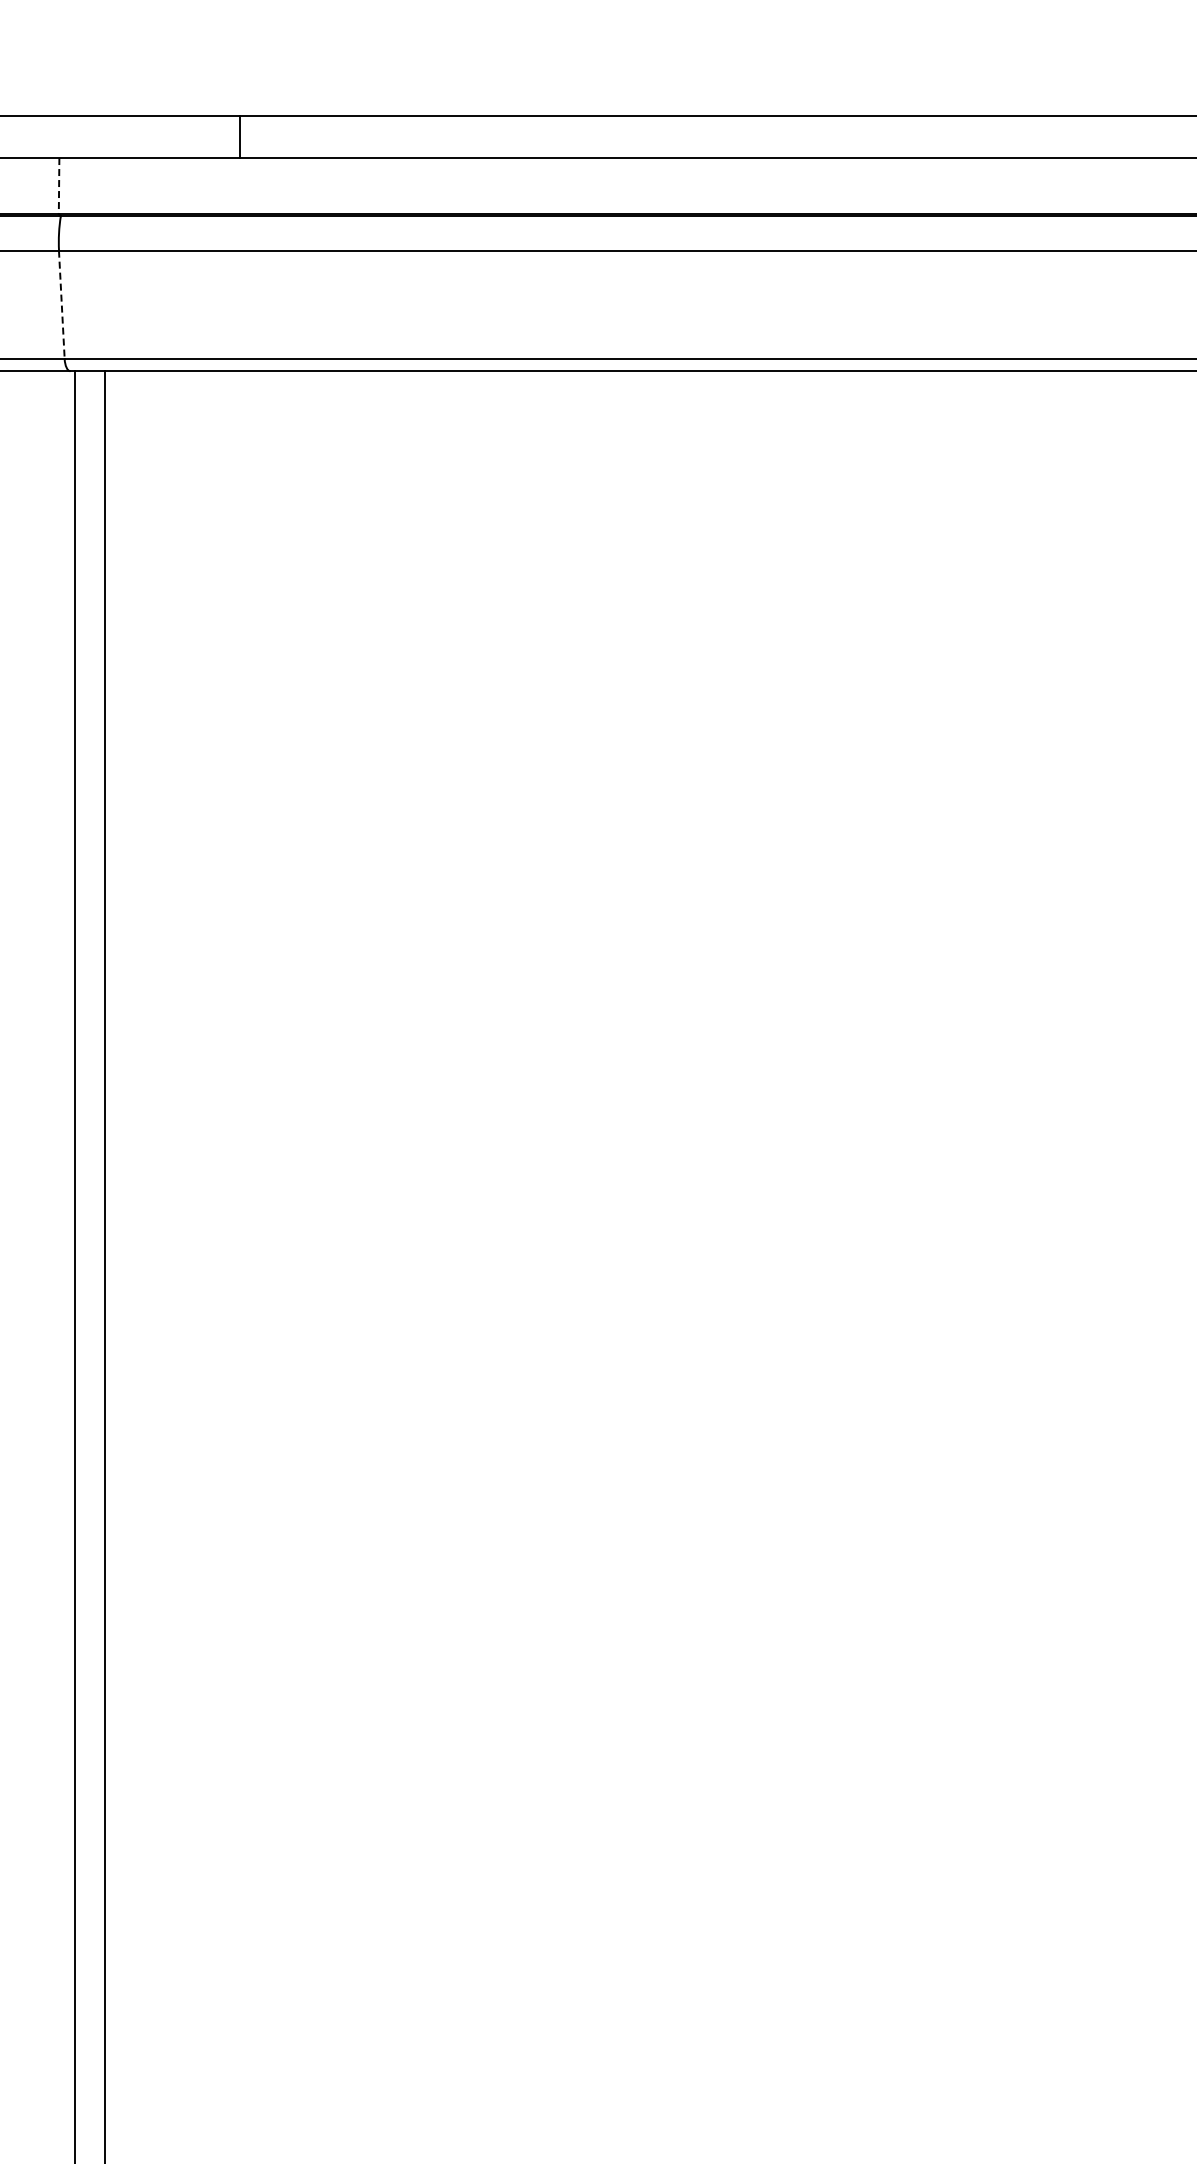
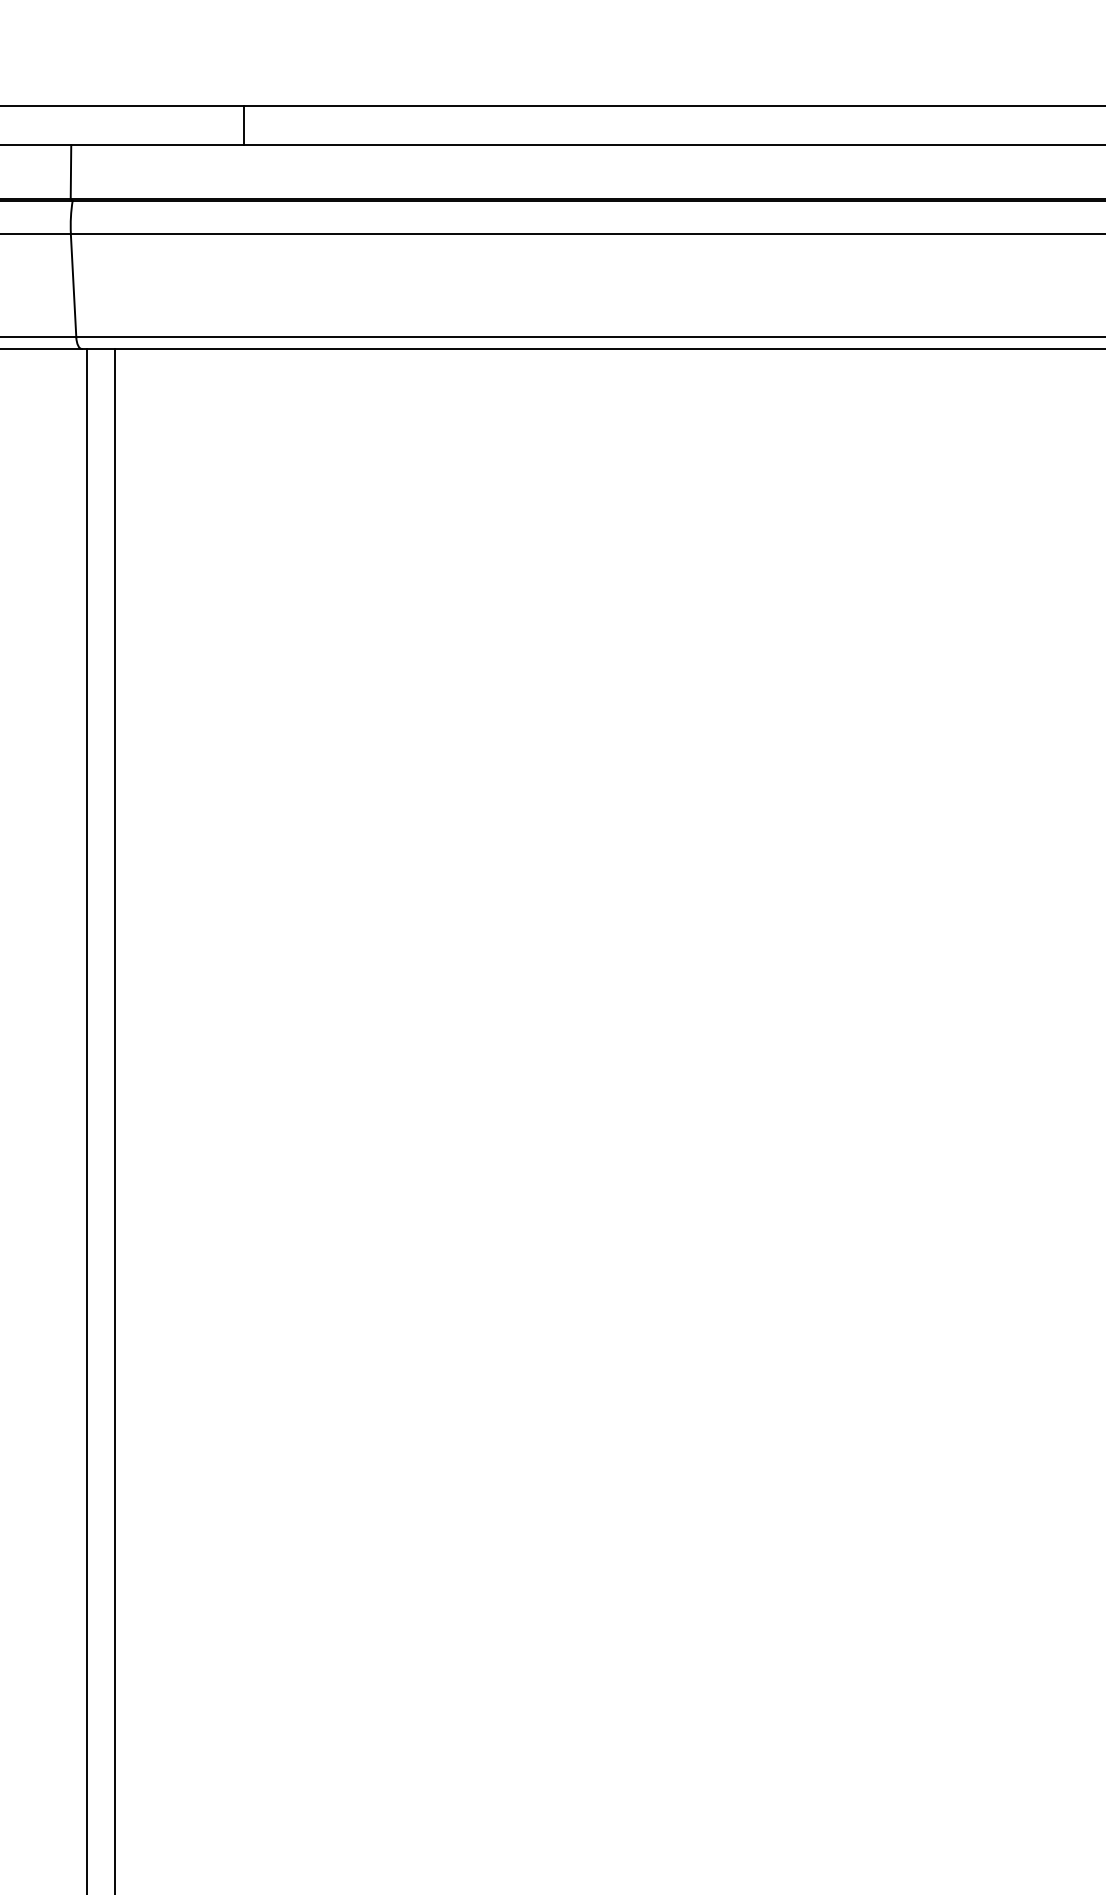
line: (59, 186) -> (71, 172), dashed -> solid
line: (61, 305) -> (73, 286), dashed -> solid

